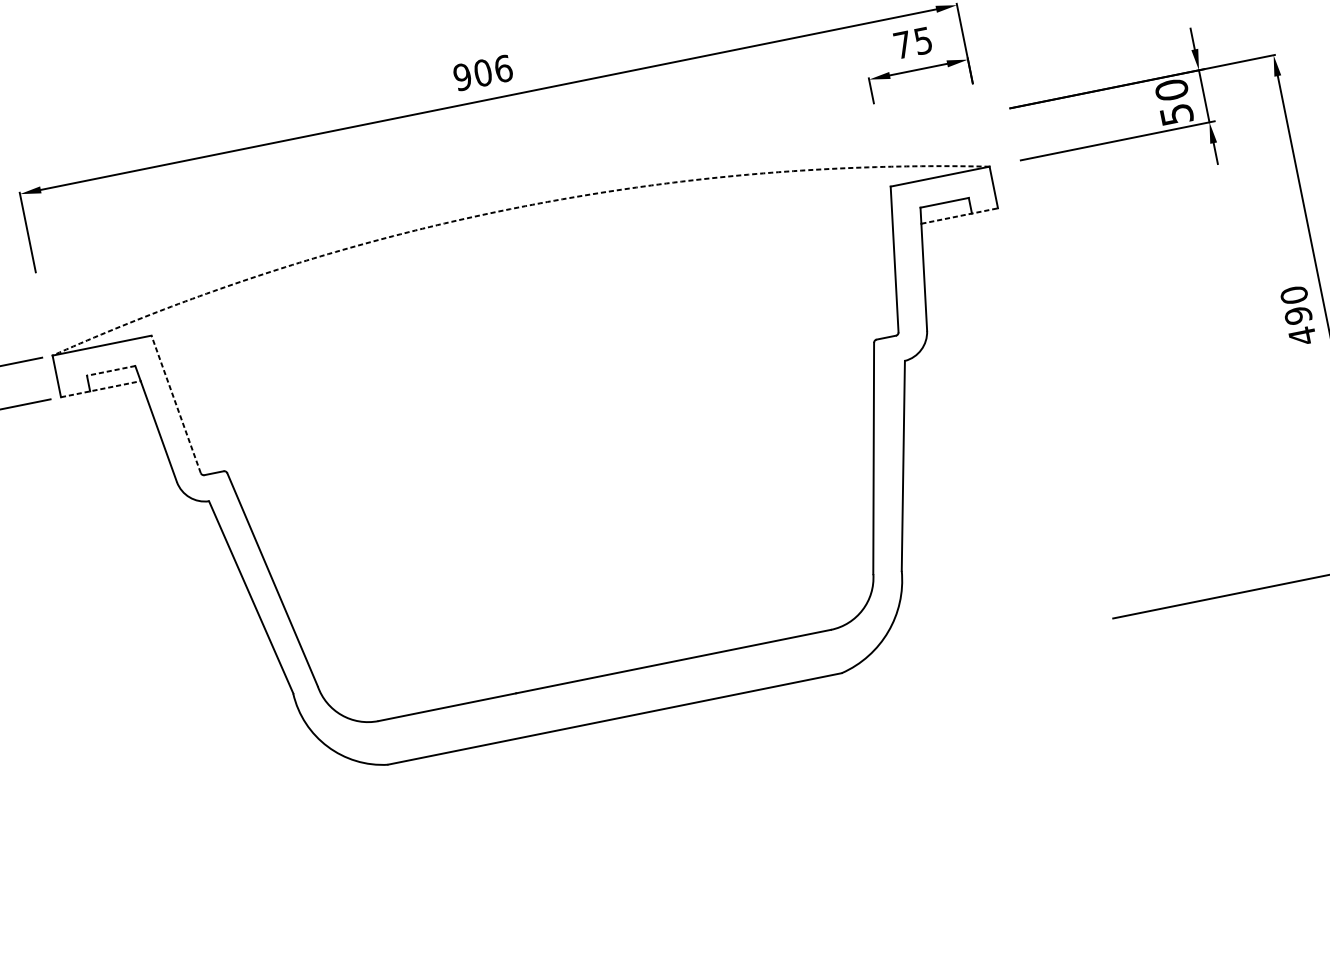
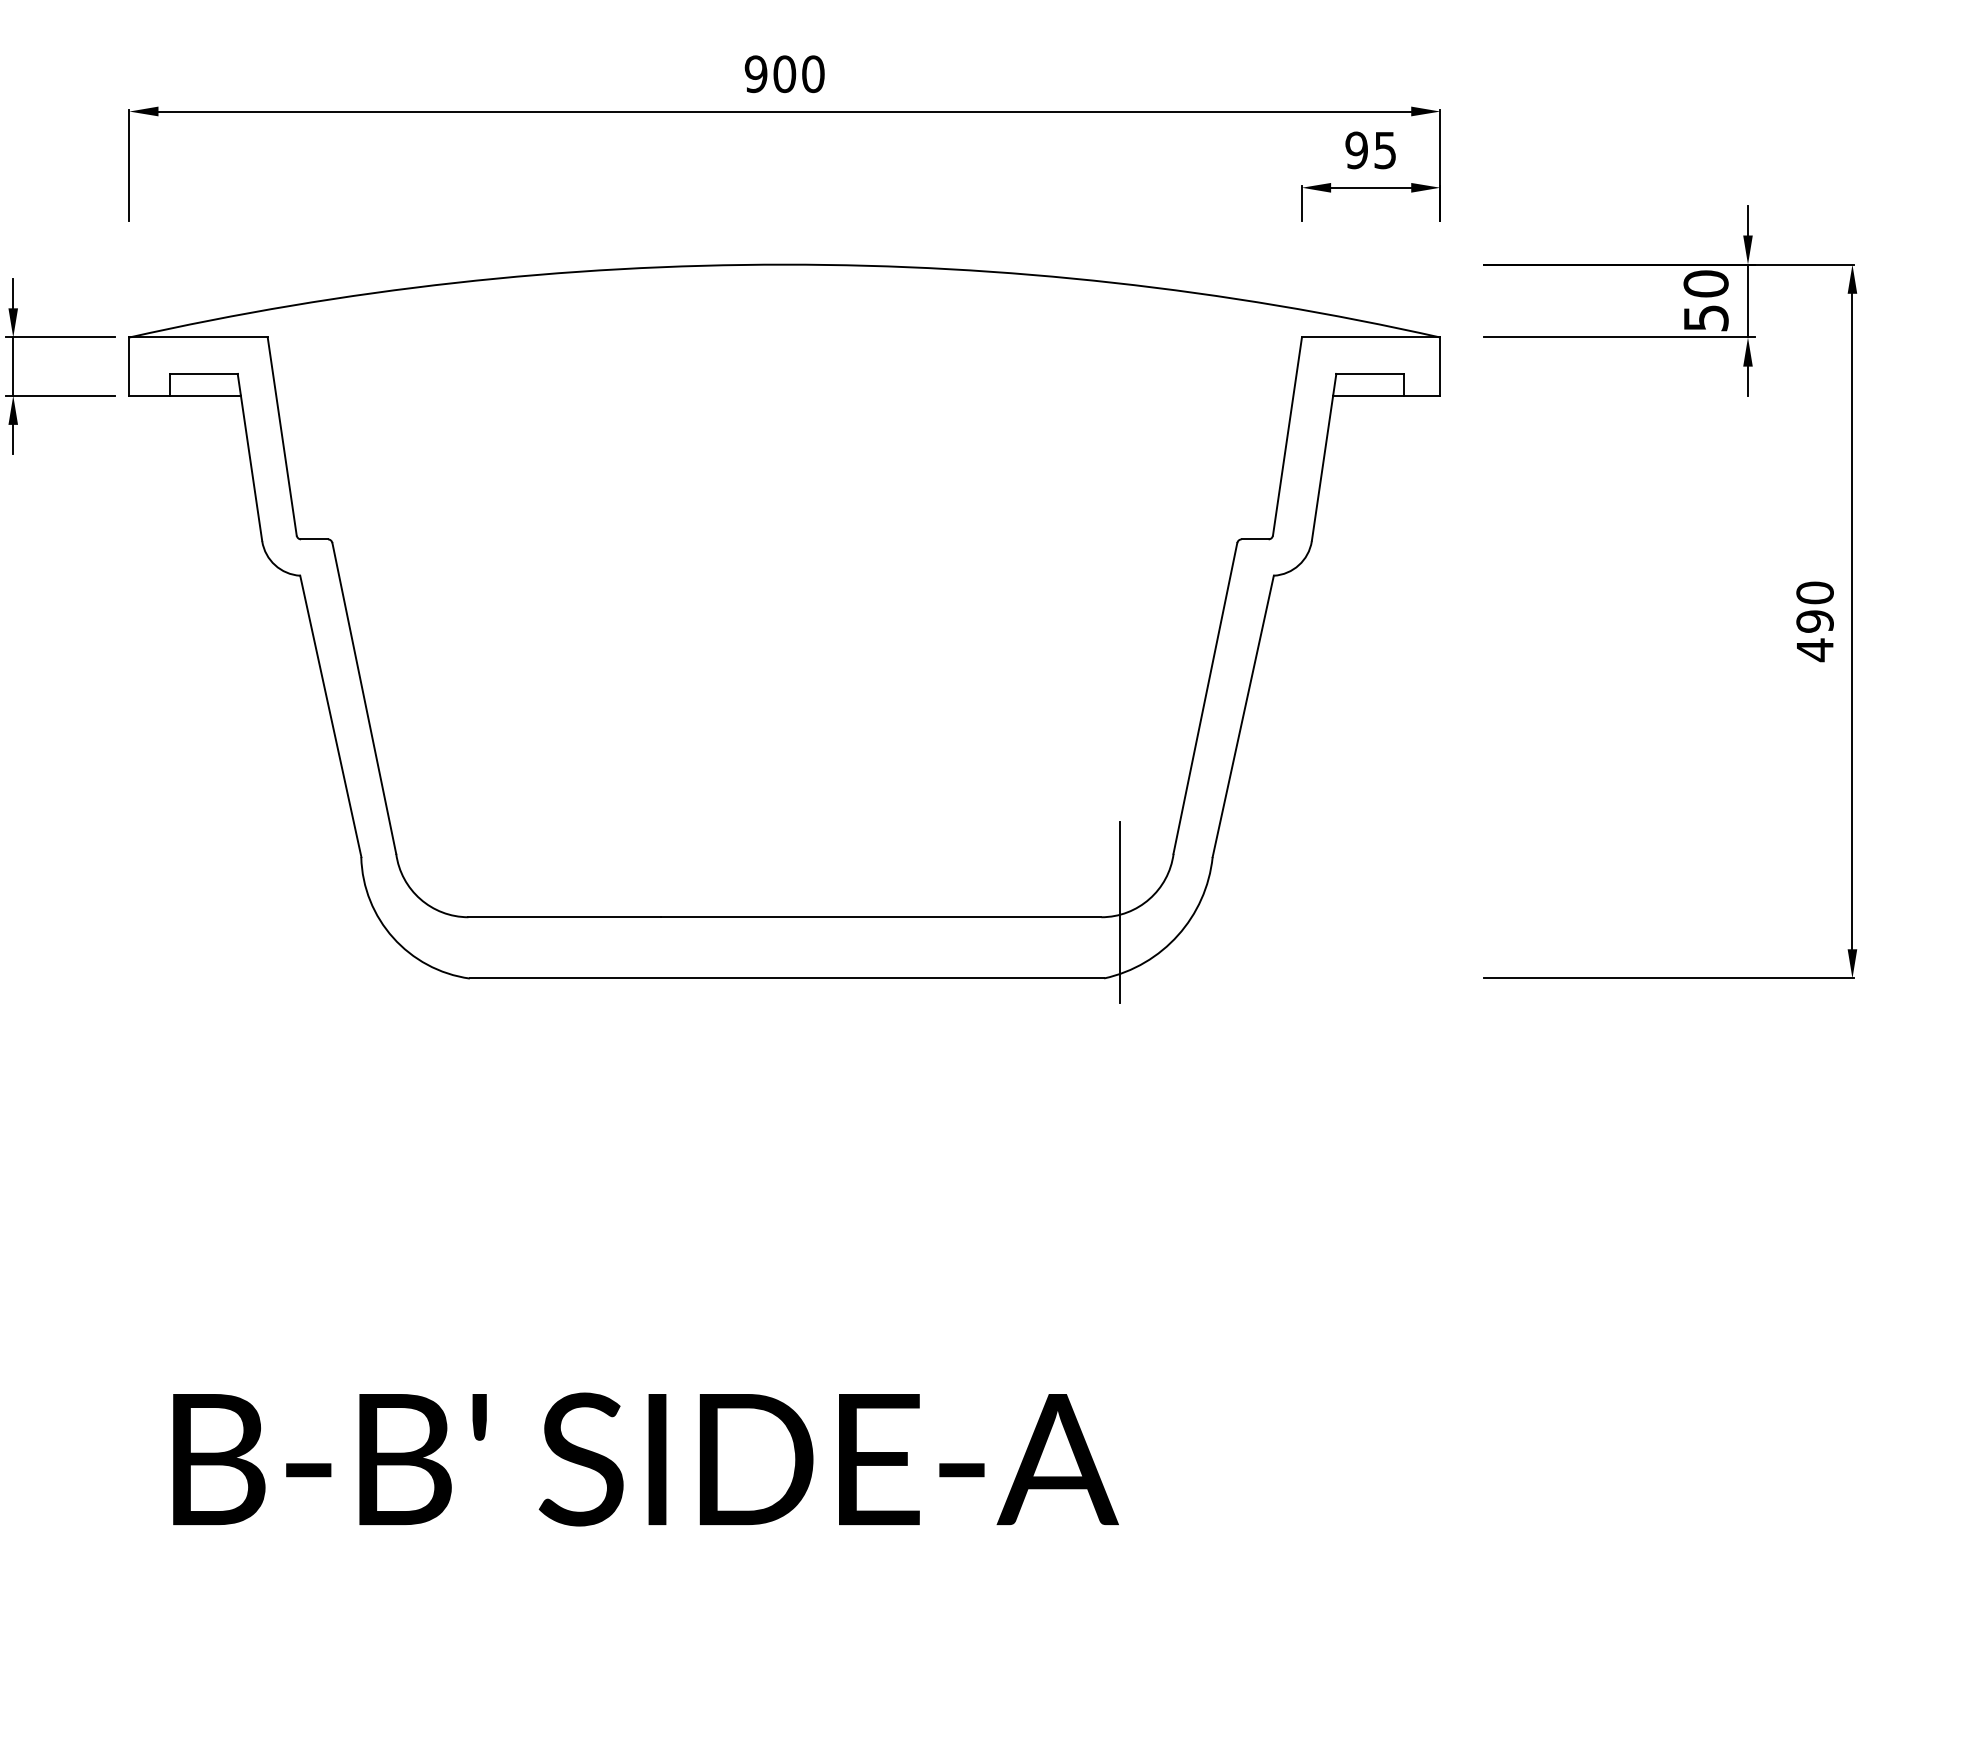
text: (902, 45) -> (1356, 150), 75 -> 95
text: (503, 68) -> (813, 73), 906 -> 900
arc: (510, 209) -> (784, 264), dashed -> solid
line: (959, 215) -> (1386, 395), dashed -> solid
line: (110, 370) -> (203, 373), dashed -> solid
line: (101, 388) -> (185, 395), dashed -> solid
line: (176, 404) -> (282, 436), dashed -> solid
line: (843, 623) -> (1119, 912), added

